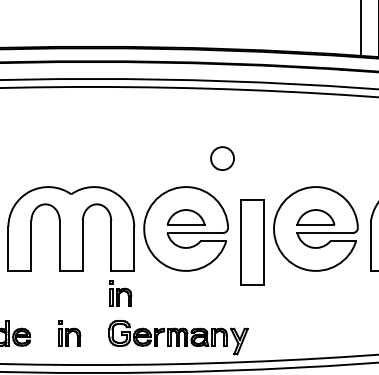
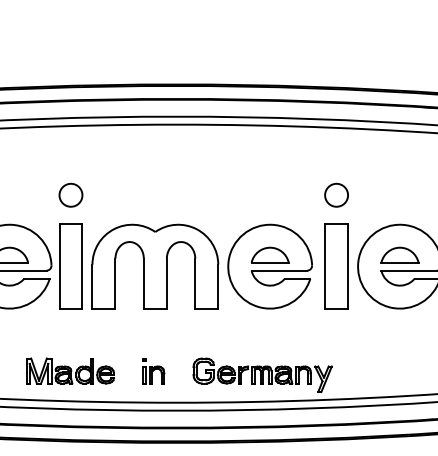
circle: (222, 157) -> (336, 194), moved
part: (252, 242) -> (336, 266), moved
part: (120, 293) -> (204, 331), removed

